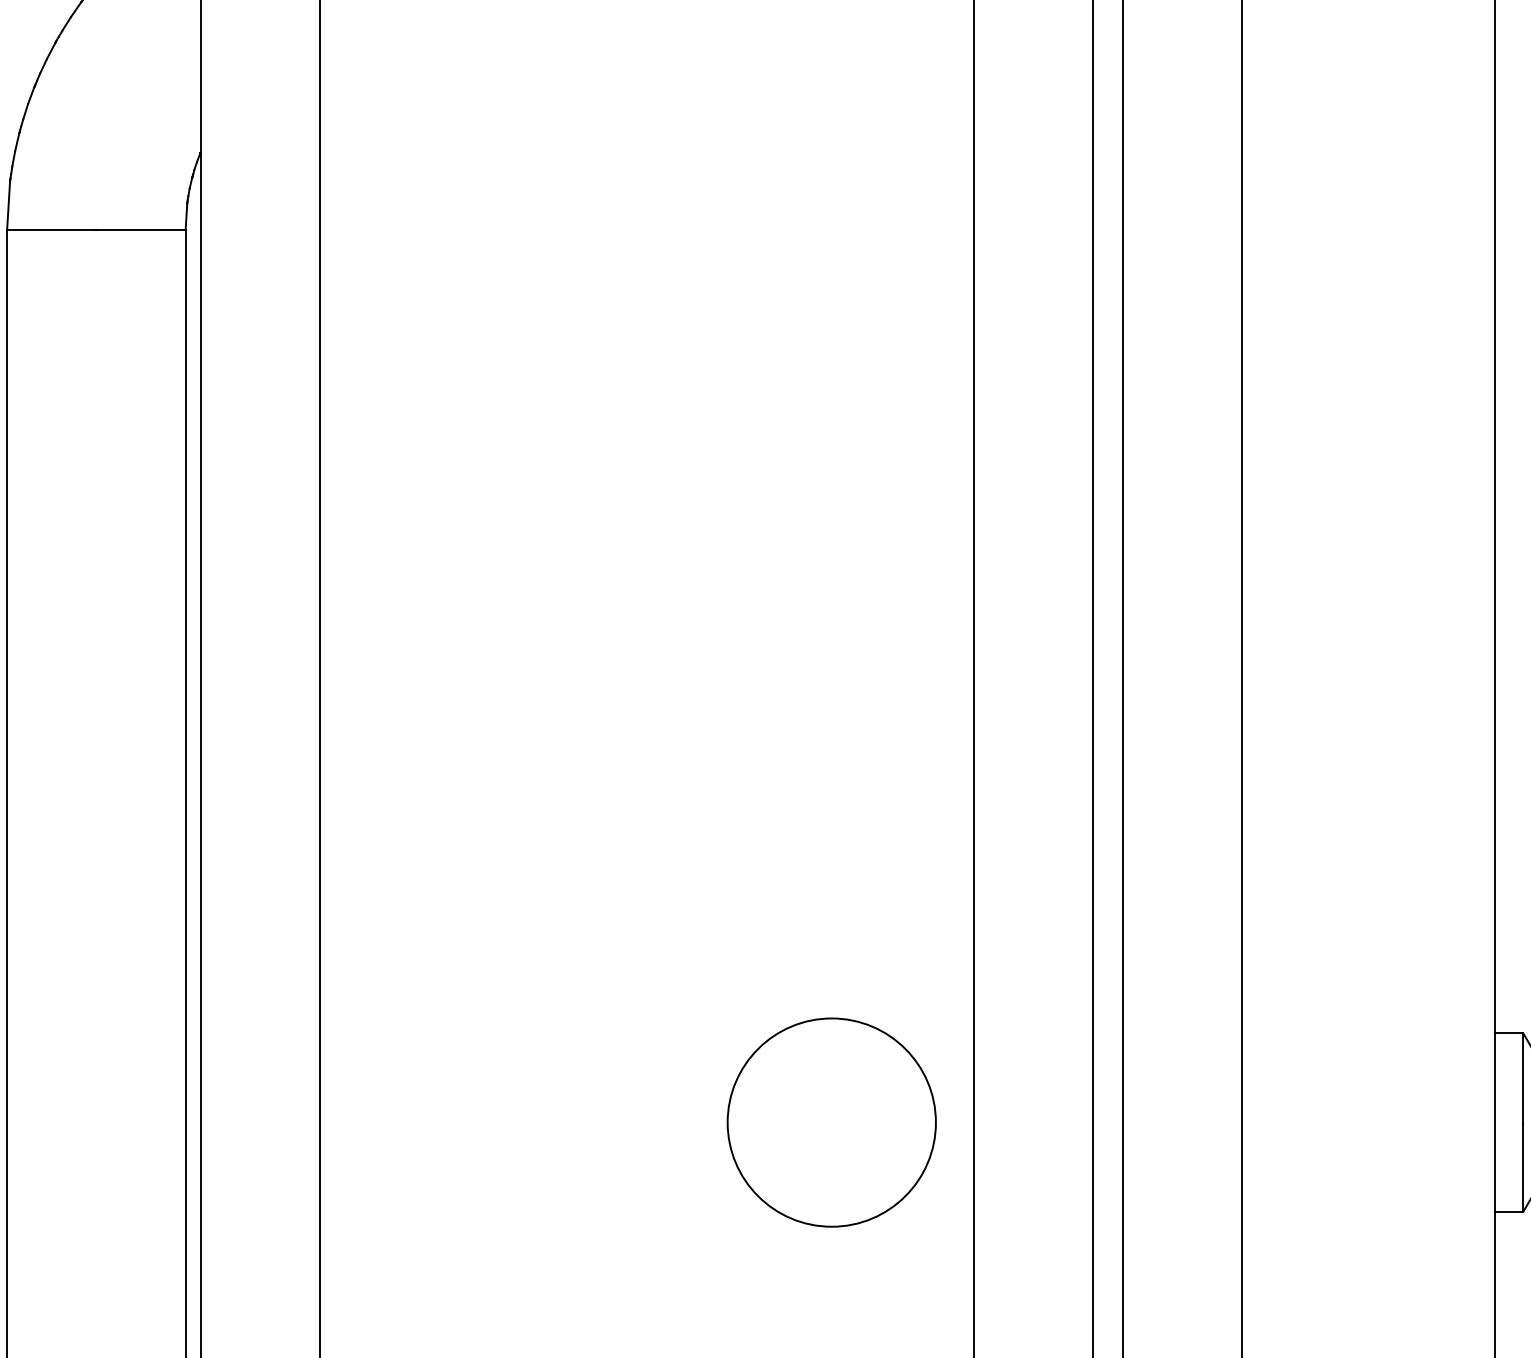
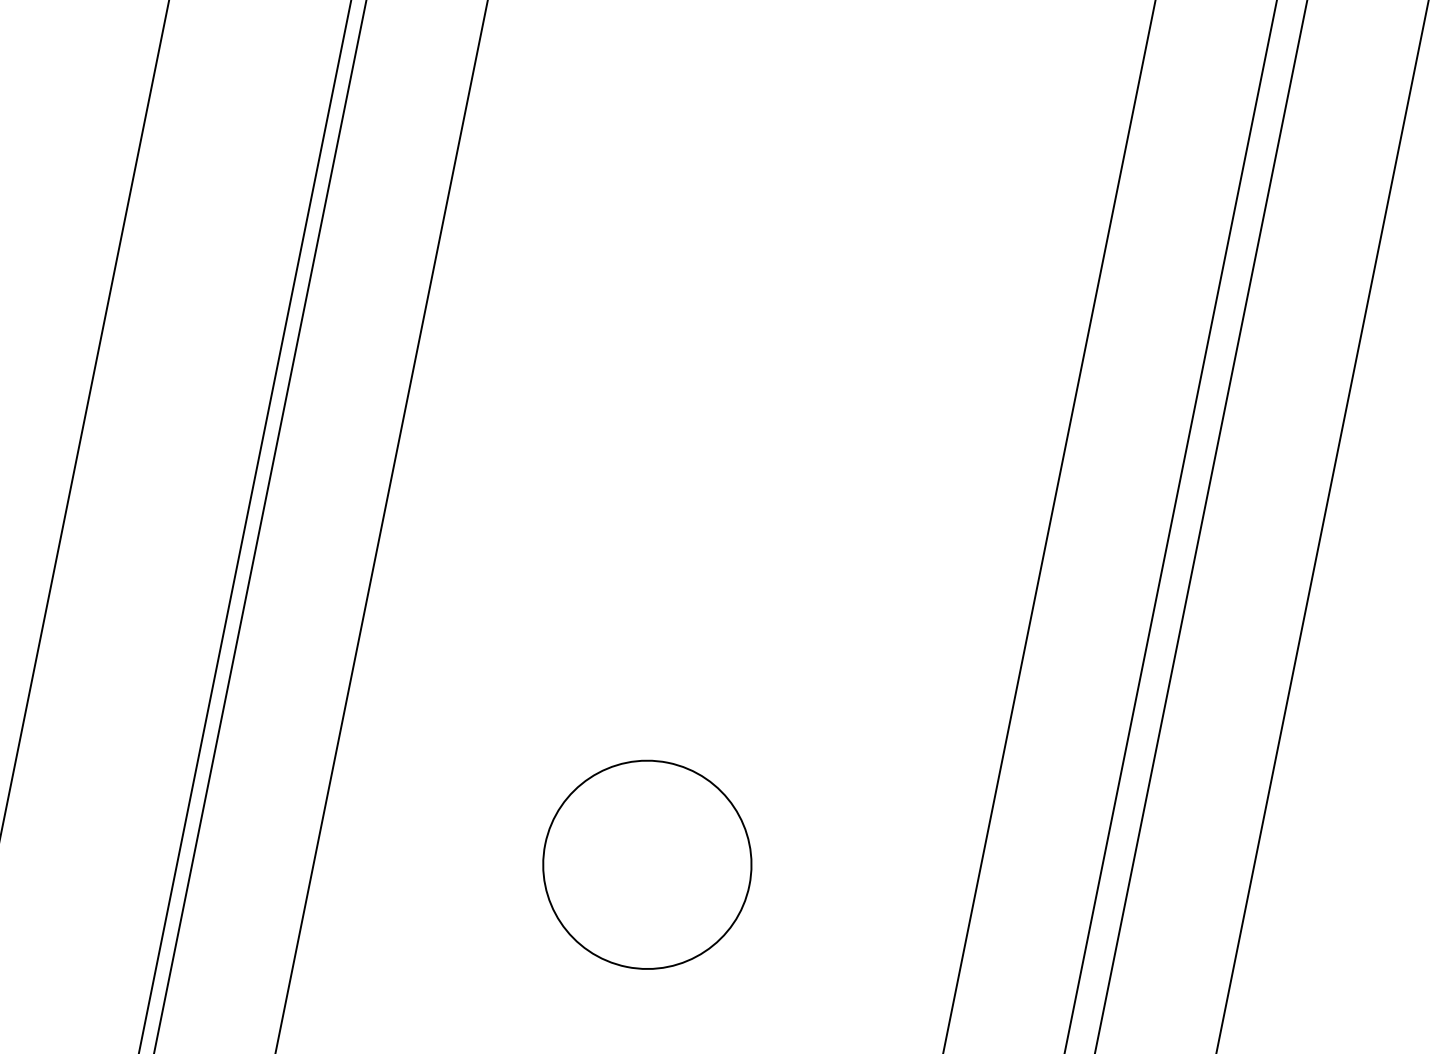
circle: (831, 1122) -> (647, 864), moved

